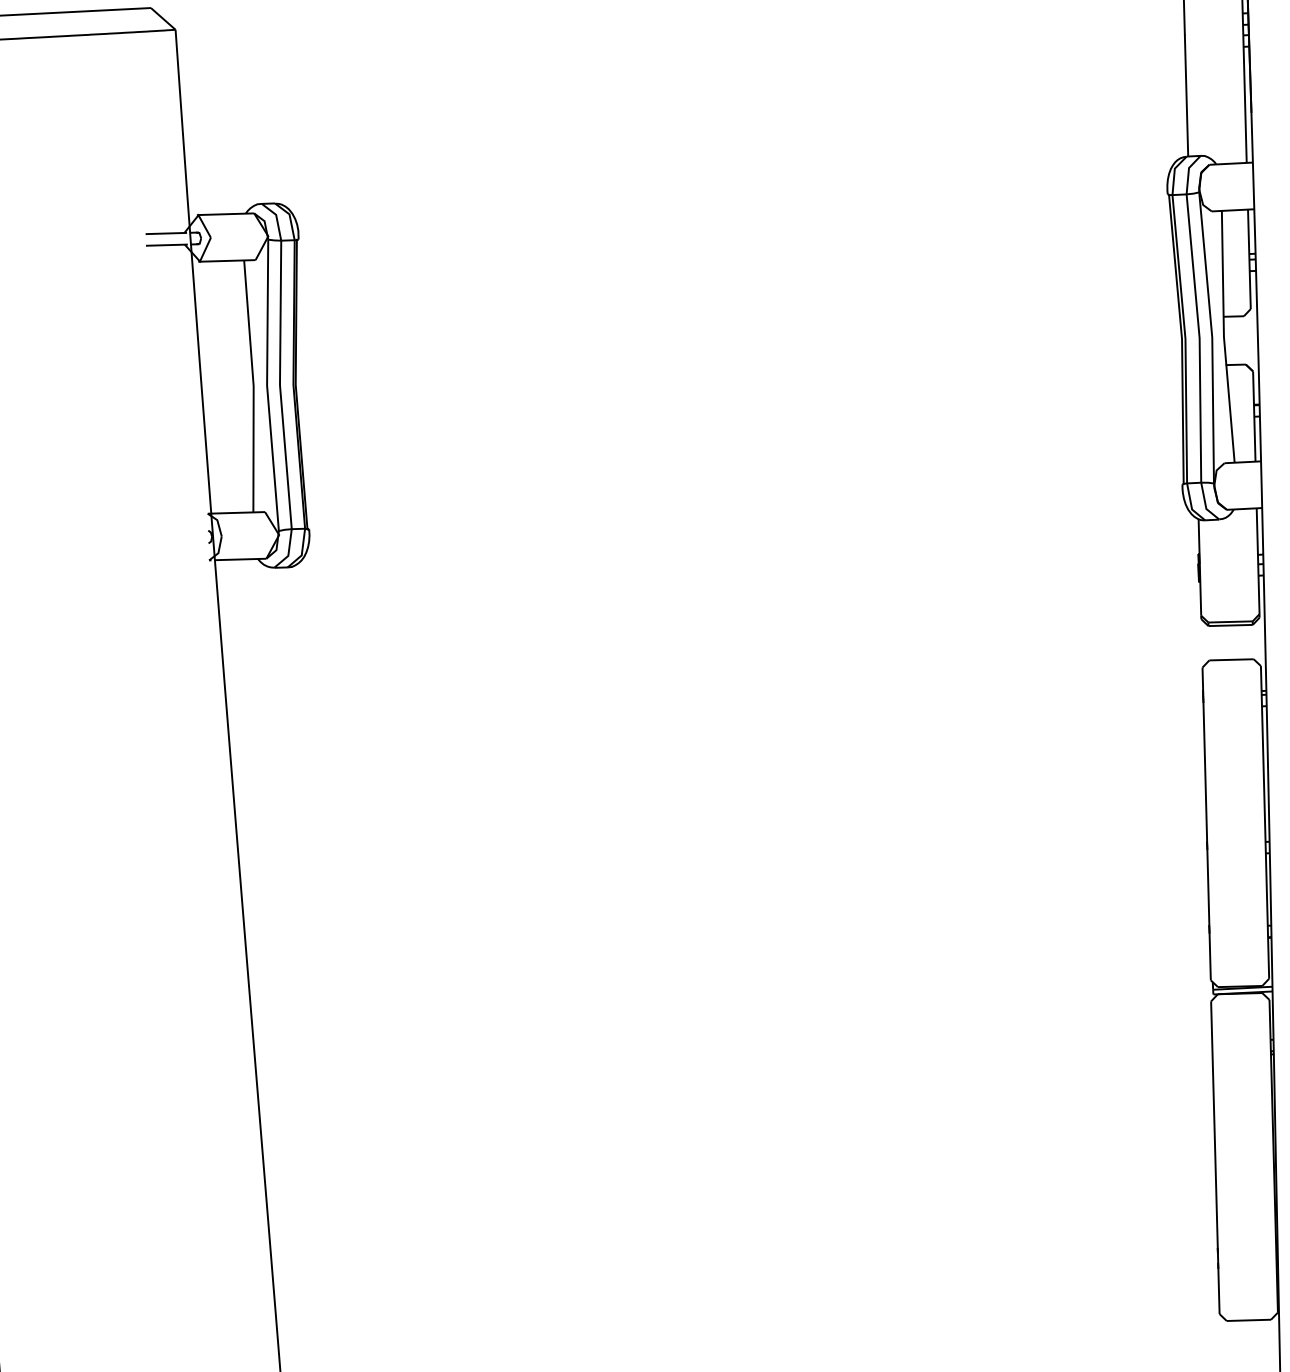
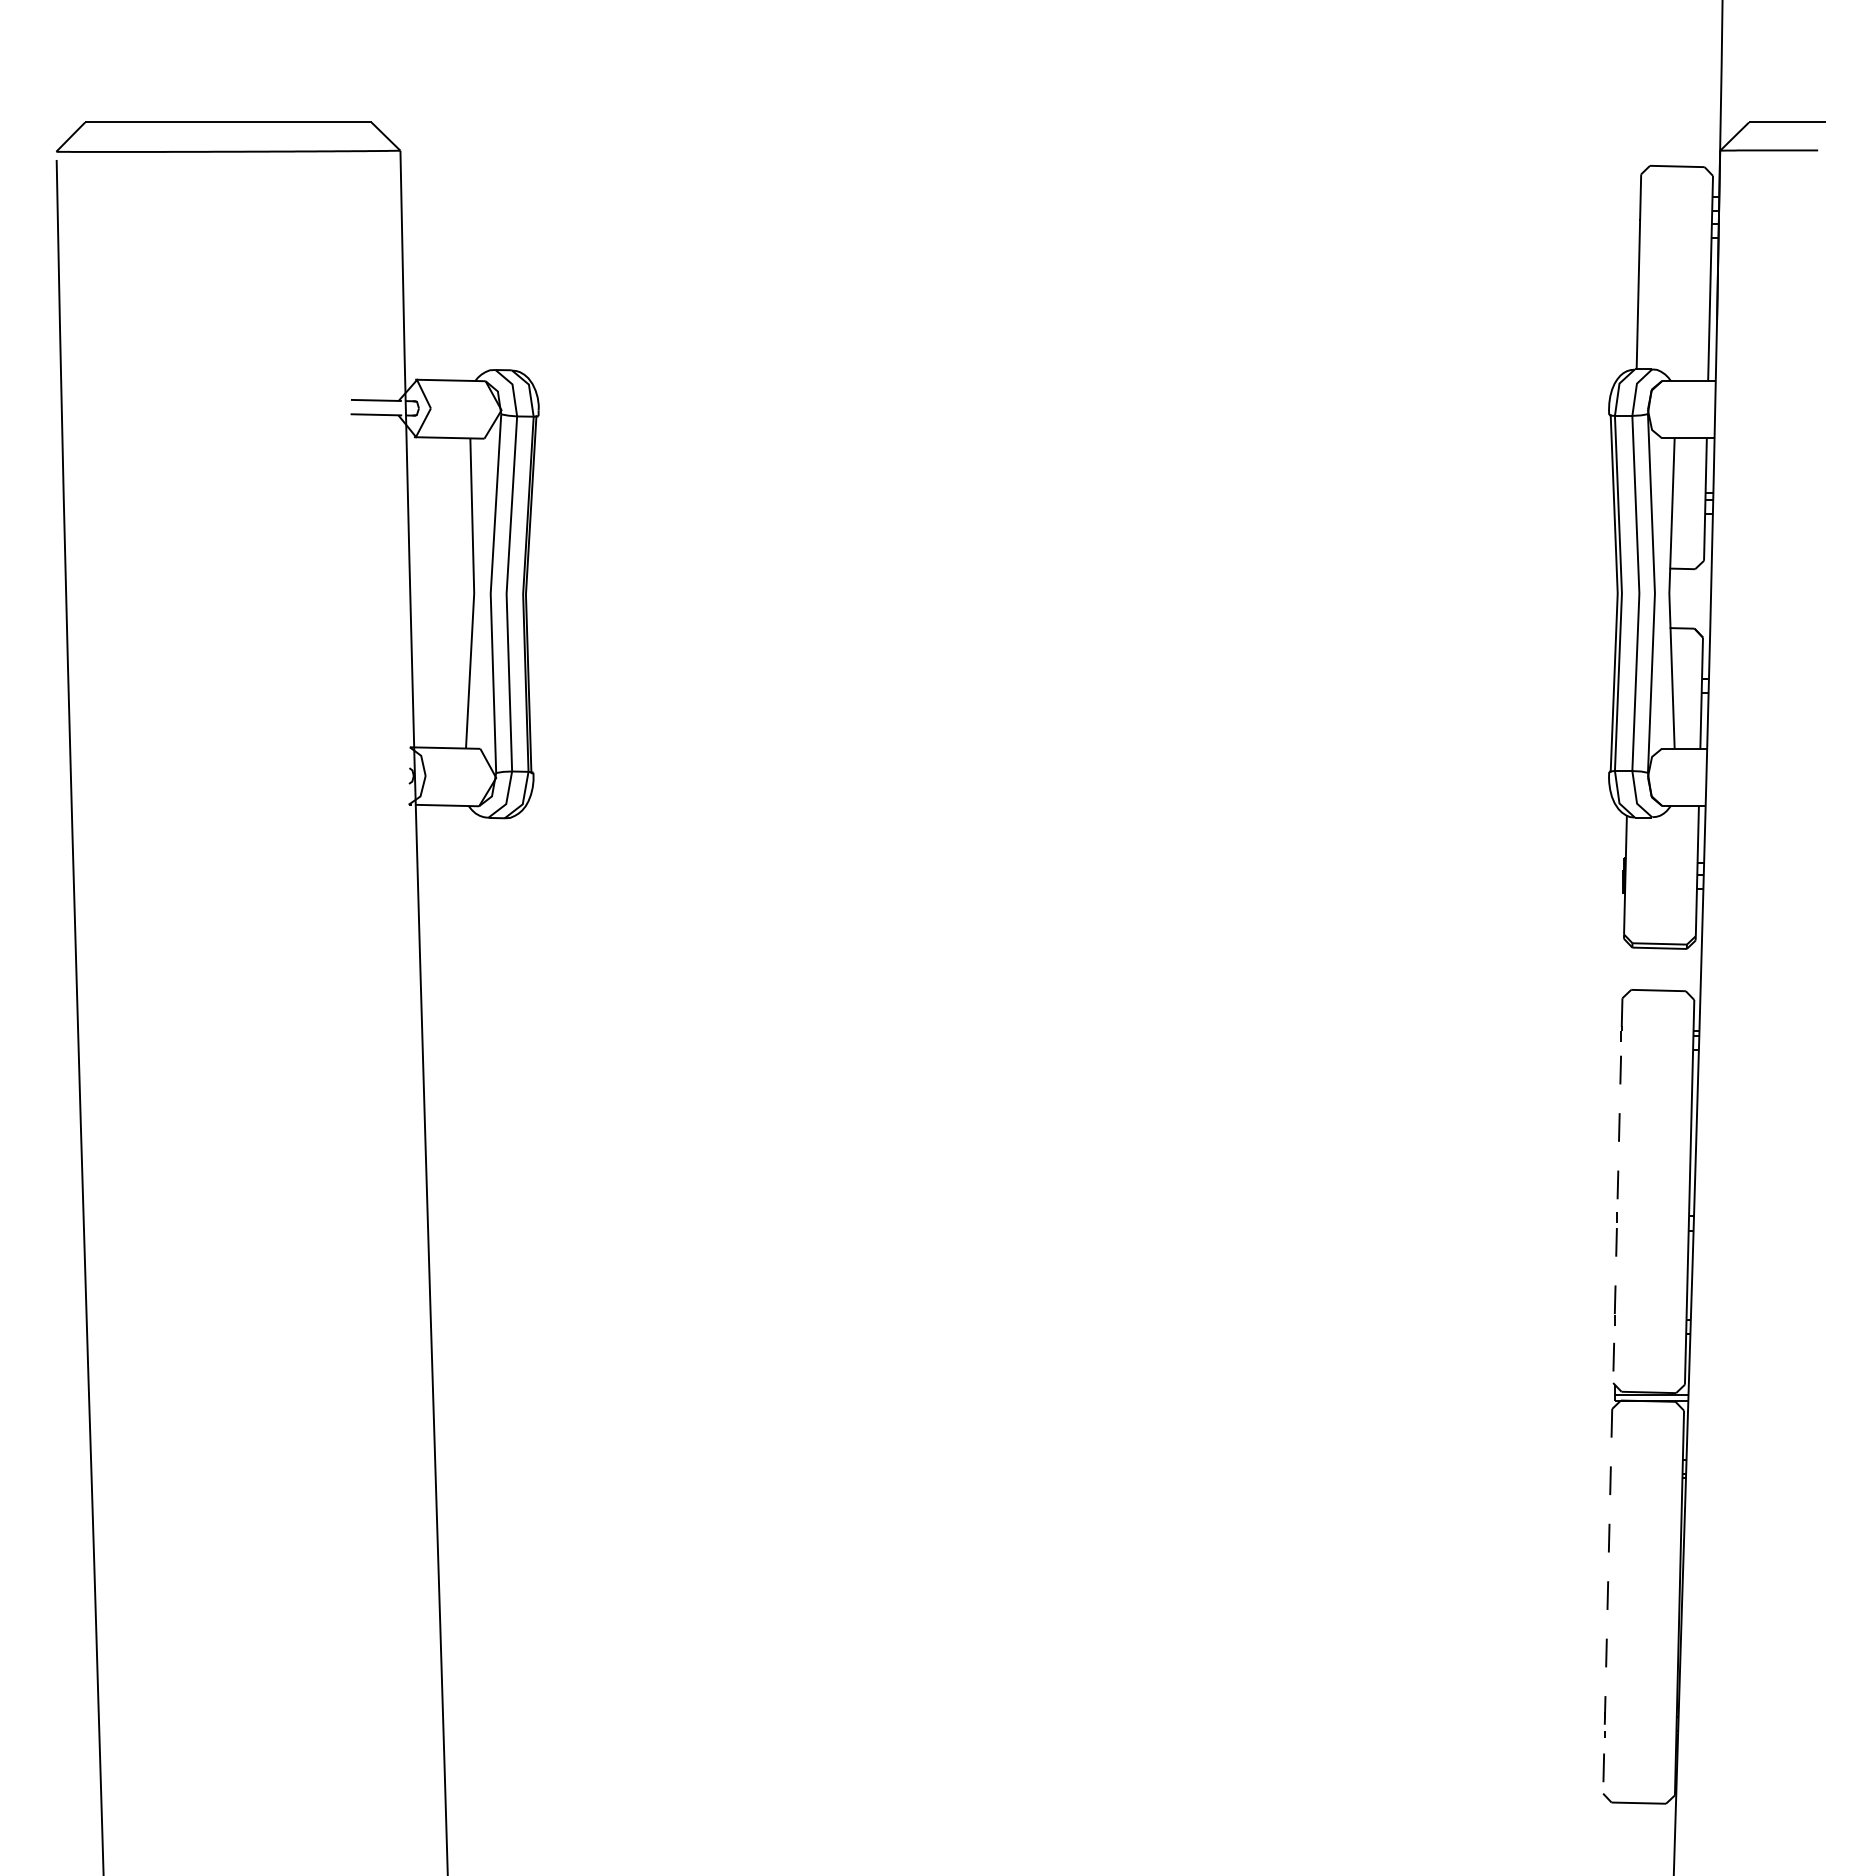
line: (1206, 824) -> (1617, 1191), solid -> dashed
line: (1215, 1157) -> (1607, 1601), solid -> dashed

